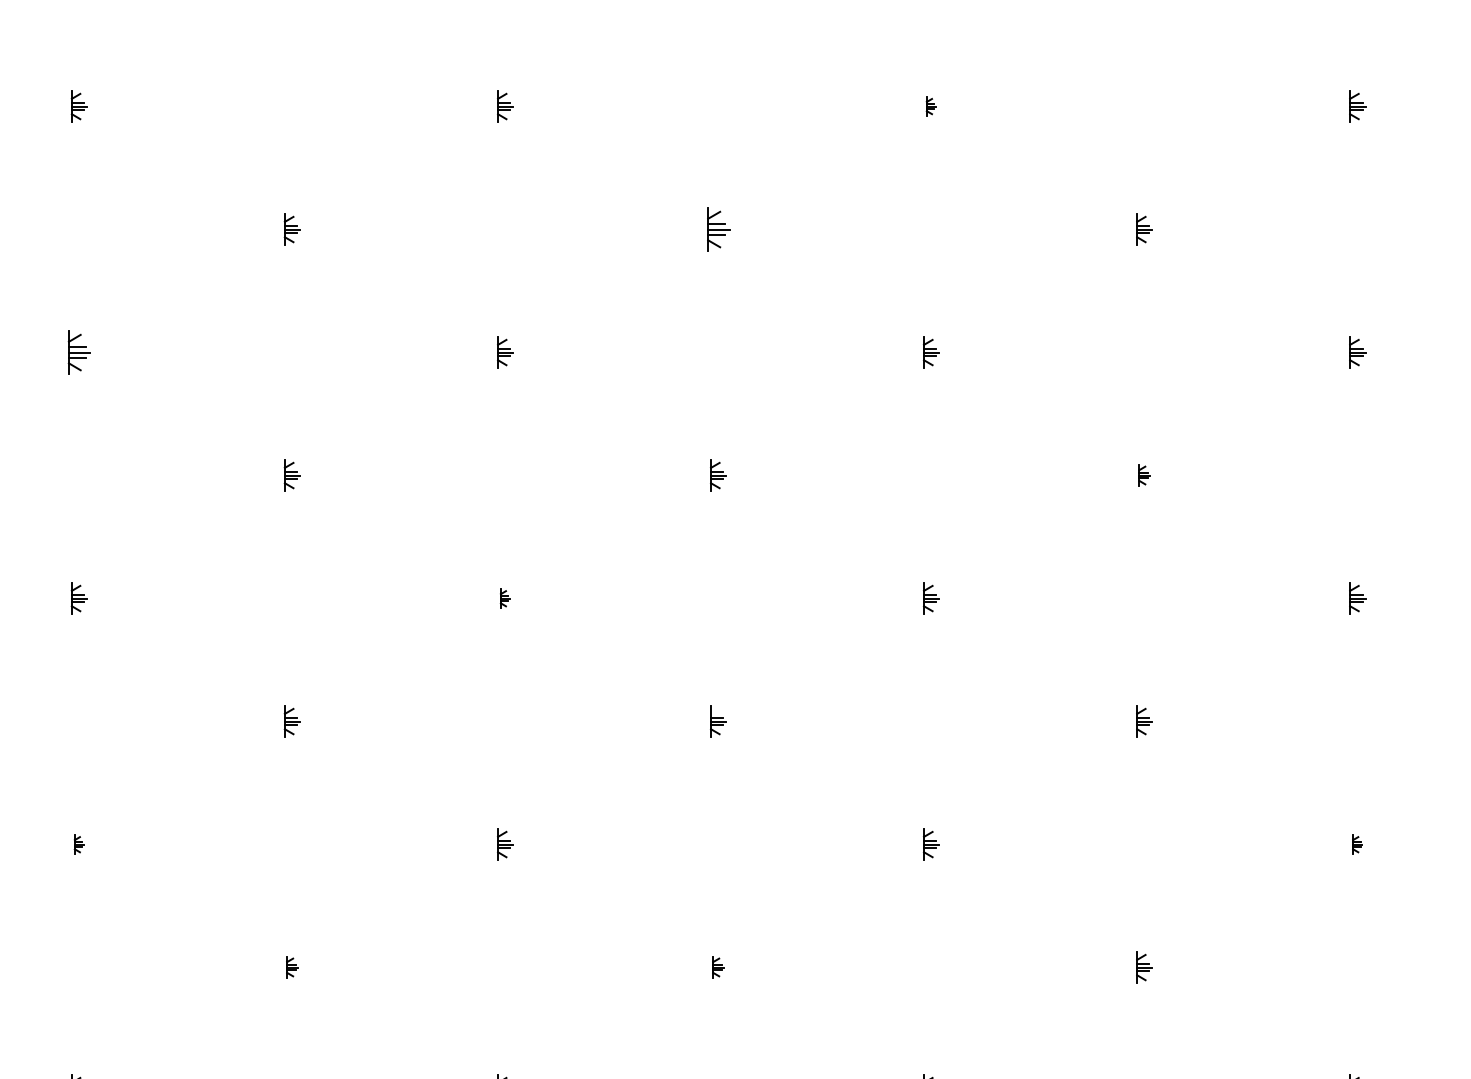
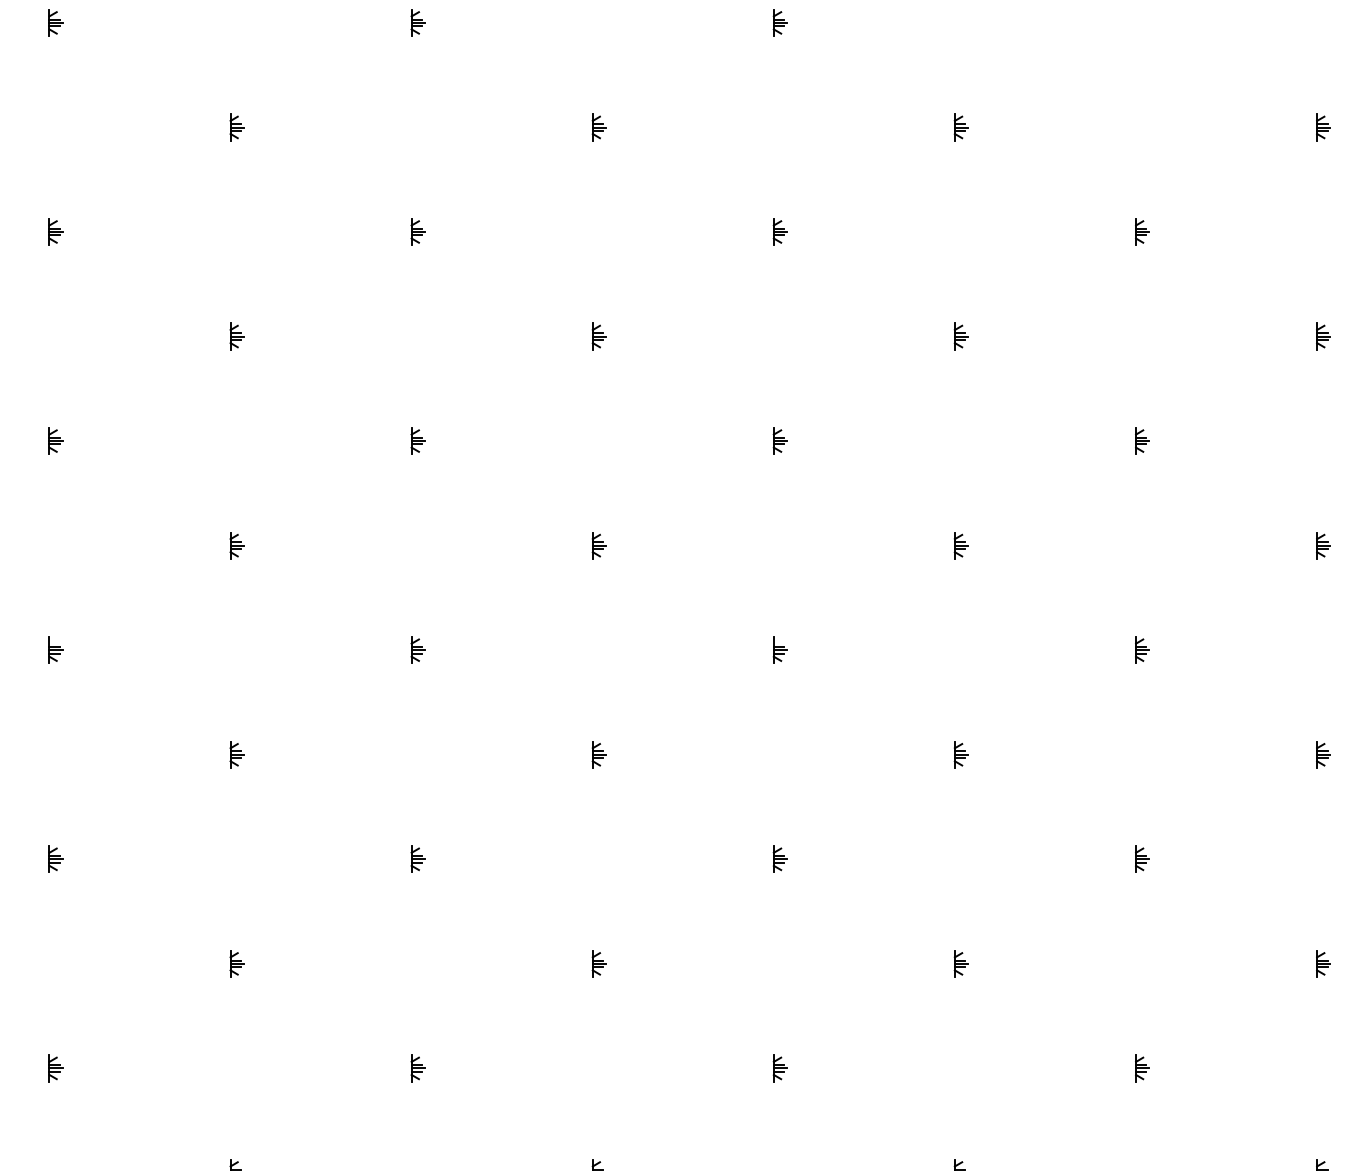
part: (930, 106) -> (960, 127), size x1.67
part: (717, 228) -> (779, 231), size x0.71
part: (78, 352) -> (236, 336), size x0.71
part: (1144, 474) -> (1142, 440), size x1.43
part: (504, 598) -> (598, 545), size x1.67
part: (78, 844) -> (236, 754), size x1.67
part: (1357, 844) -> (1323, 754), size x1.67
part: (291, 966) -> (417, 858), size x1.43
part: (717, 966) -> (779, 858), size x1.43

